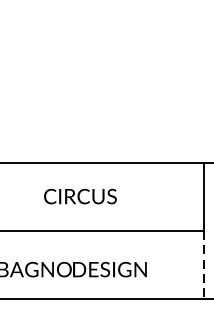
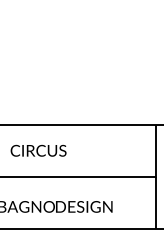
text: (80, 196) -> (38, 150), moved
line: (204, 265) -> (156, 203), dashed -> solid

